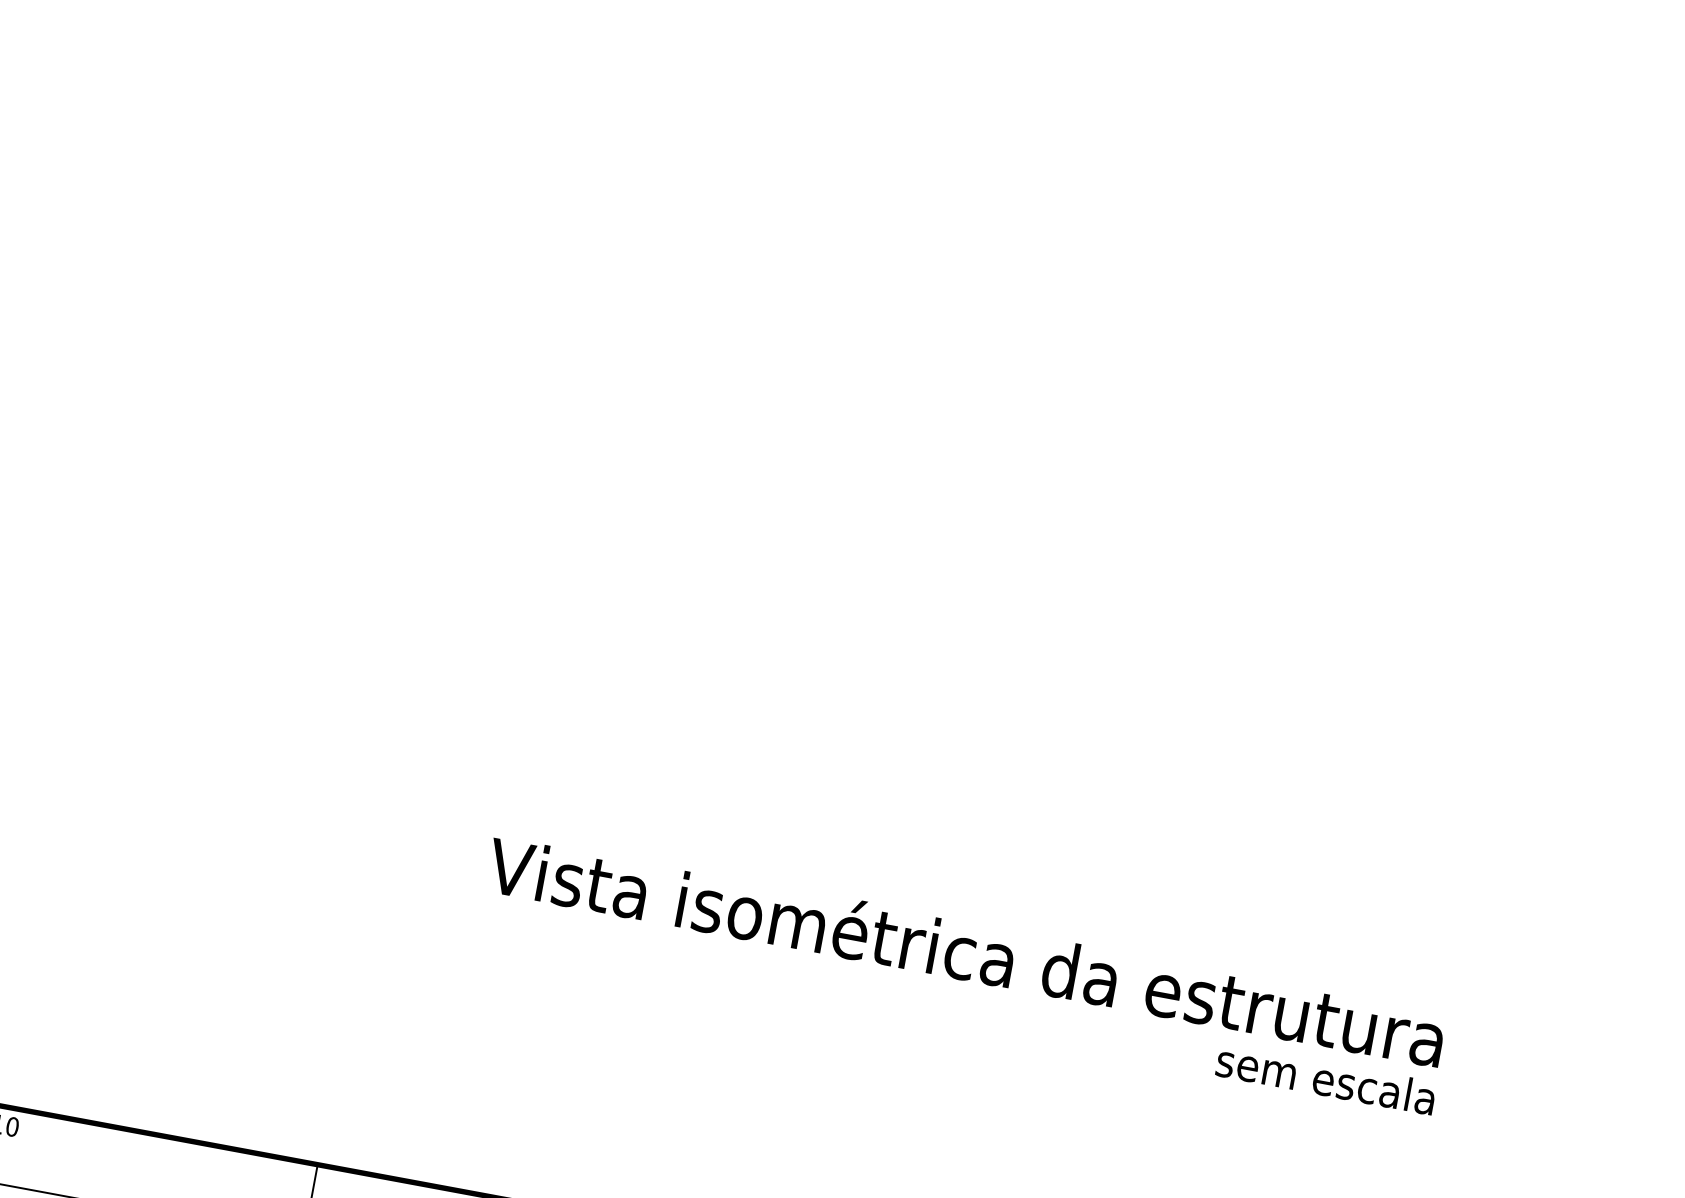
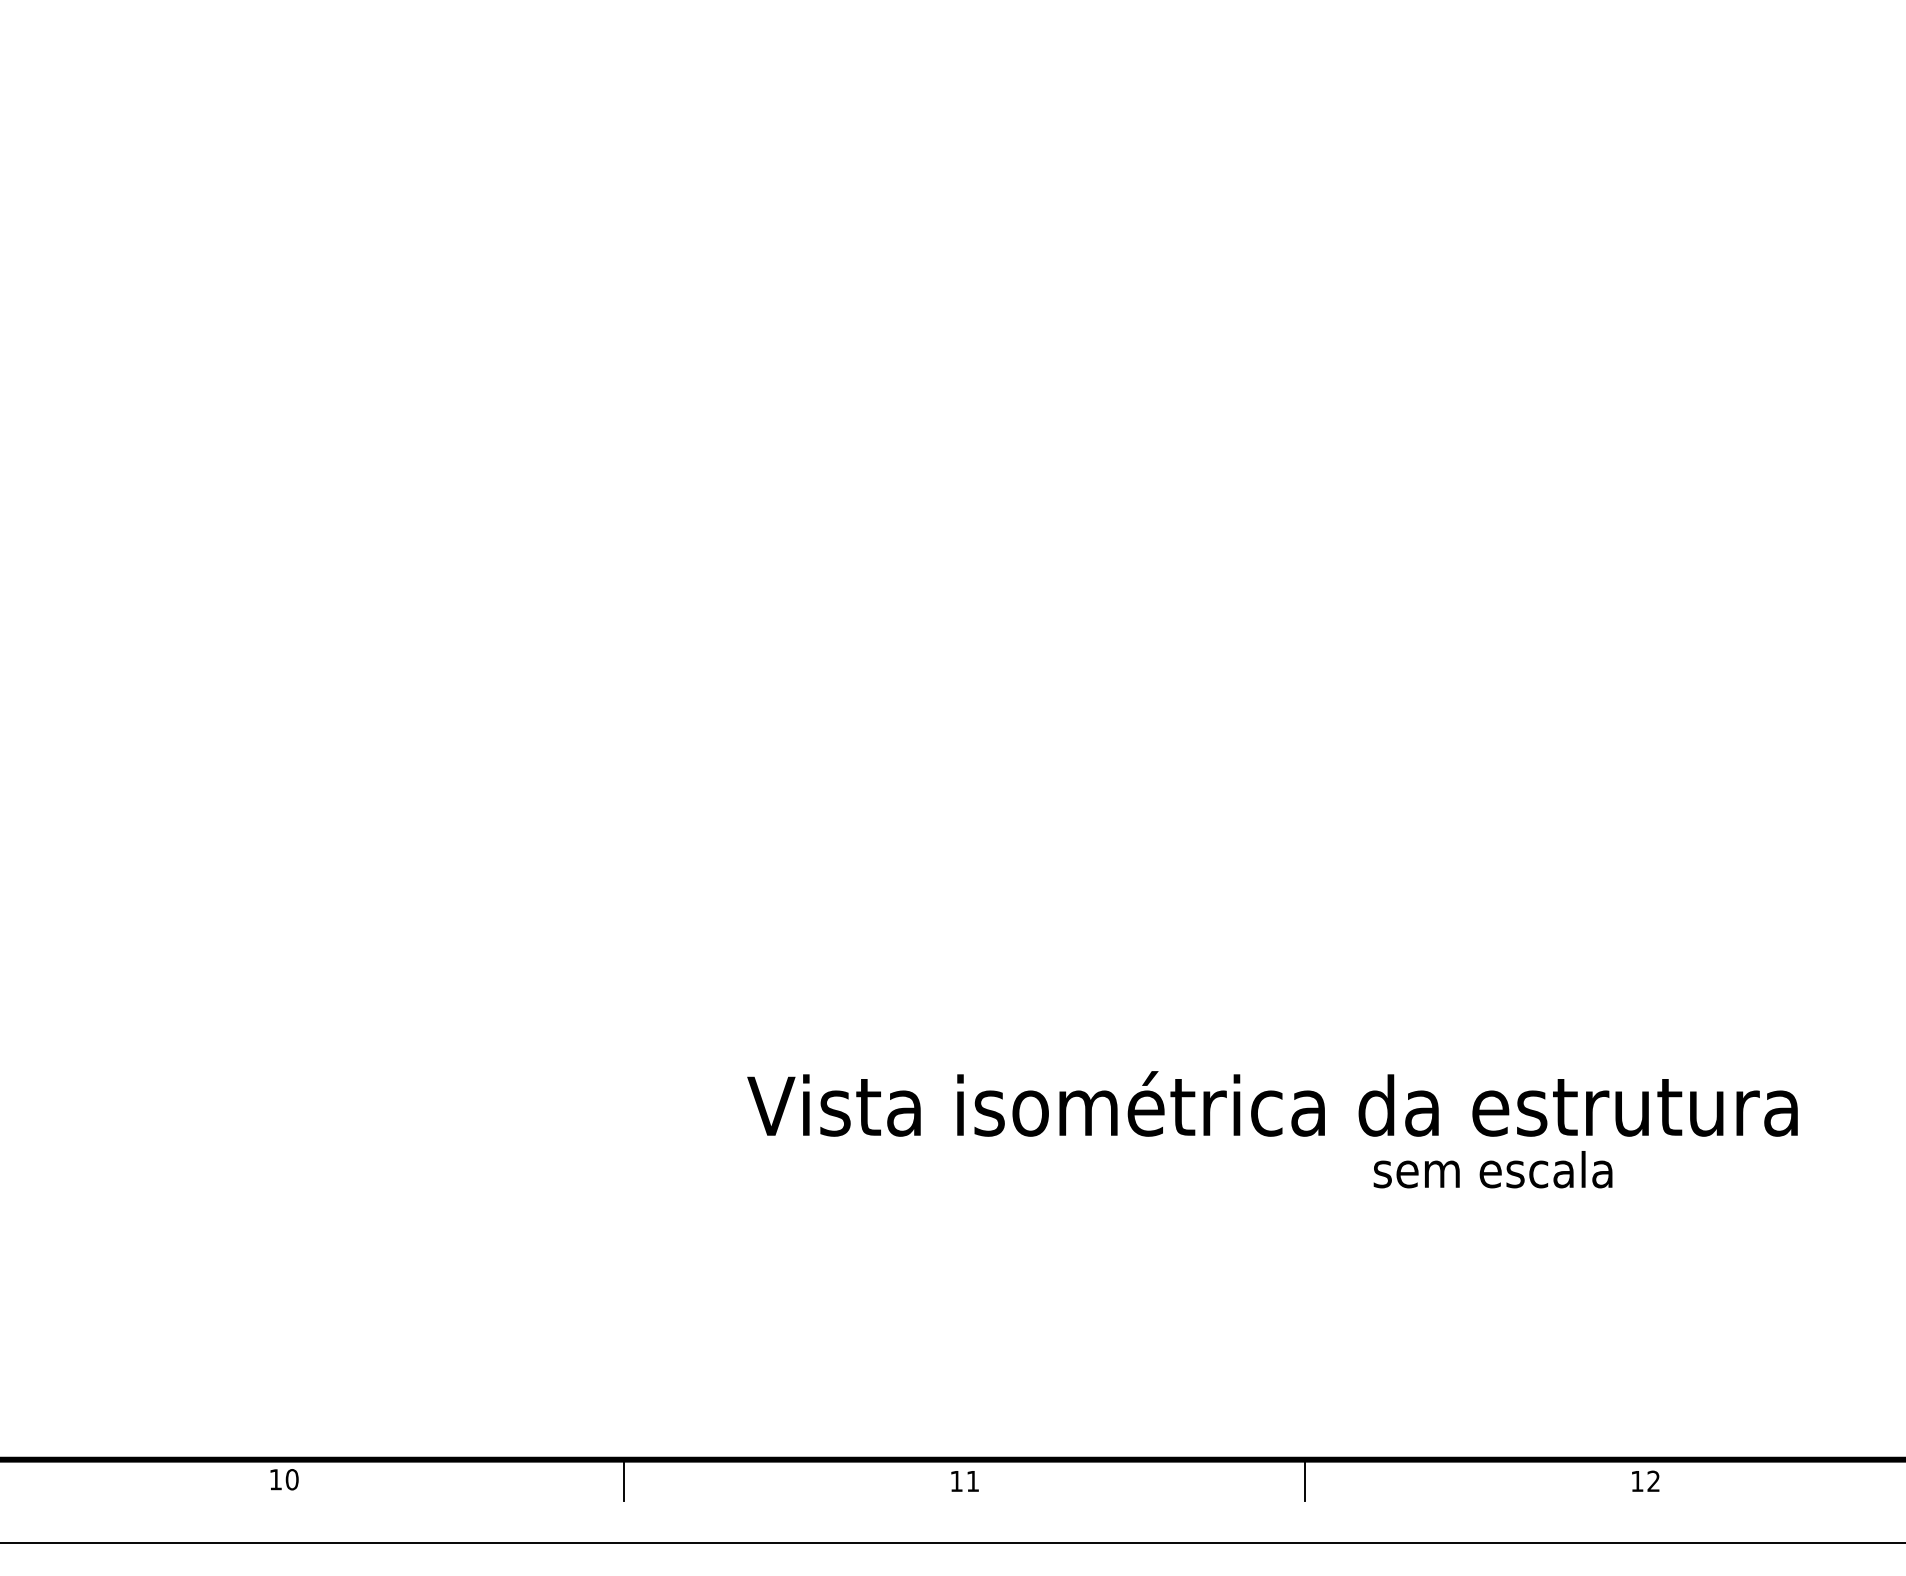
text: (1325, 1078) -> (1492, 1169), moved

